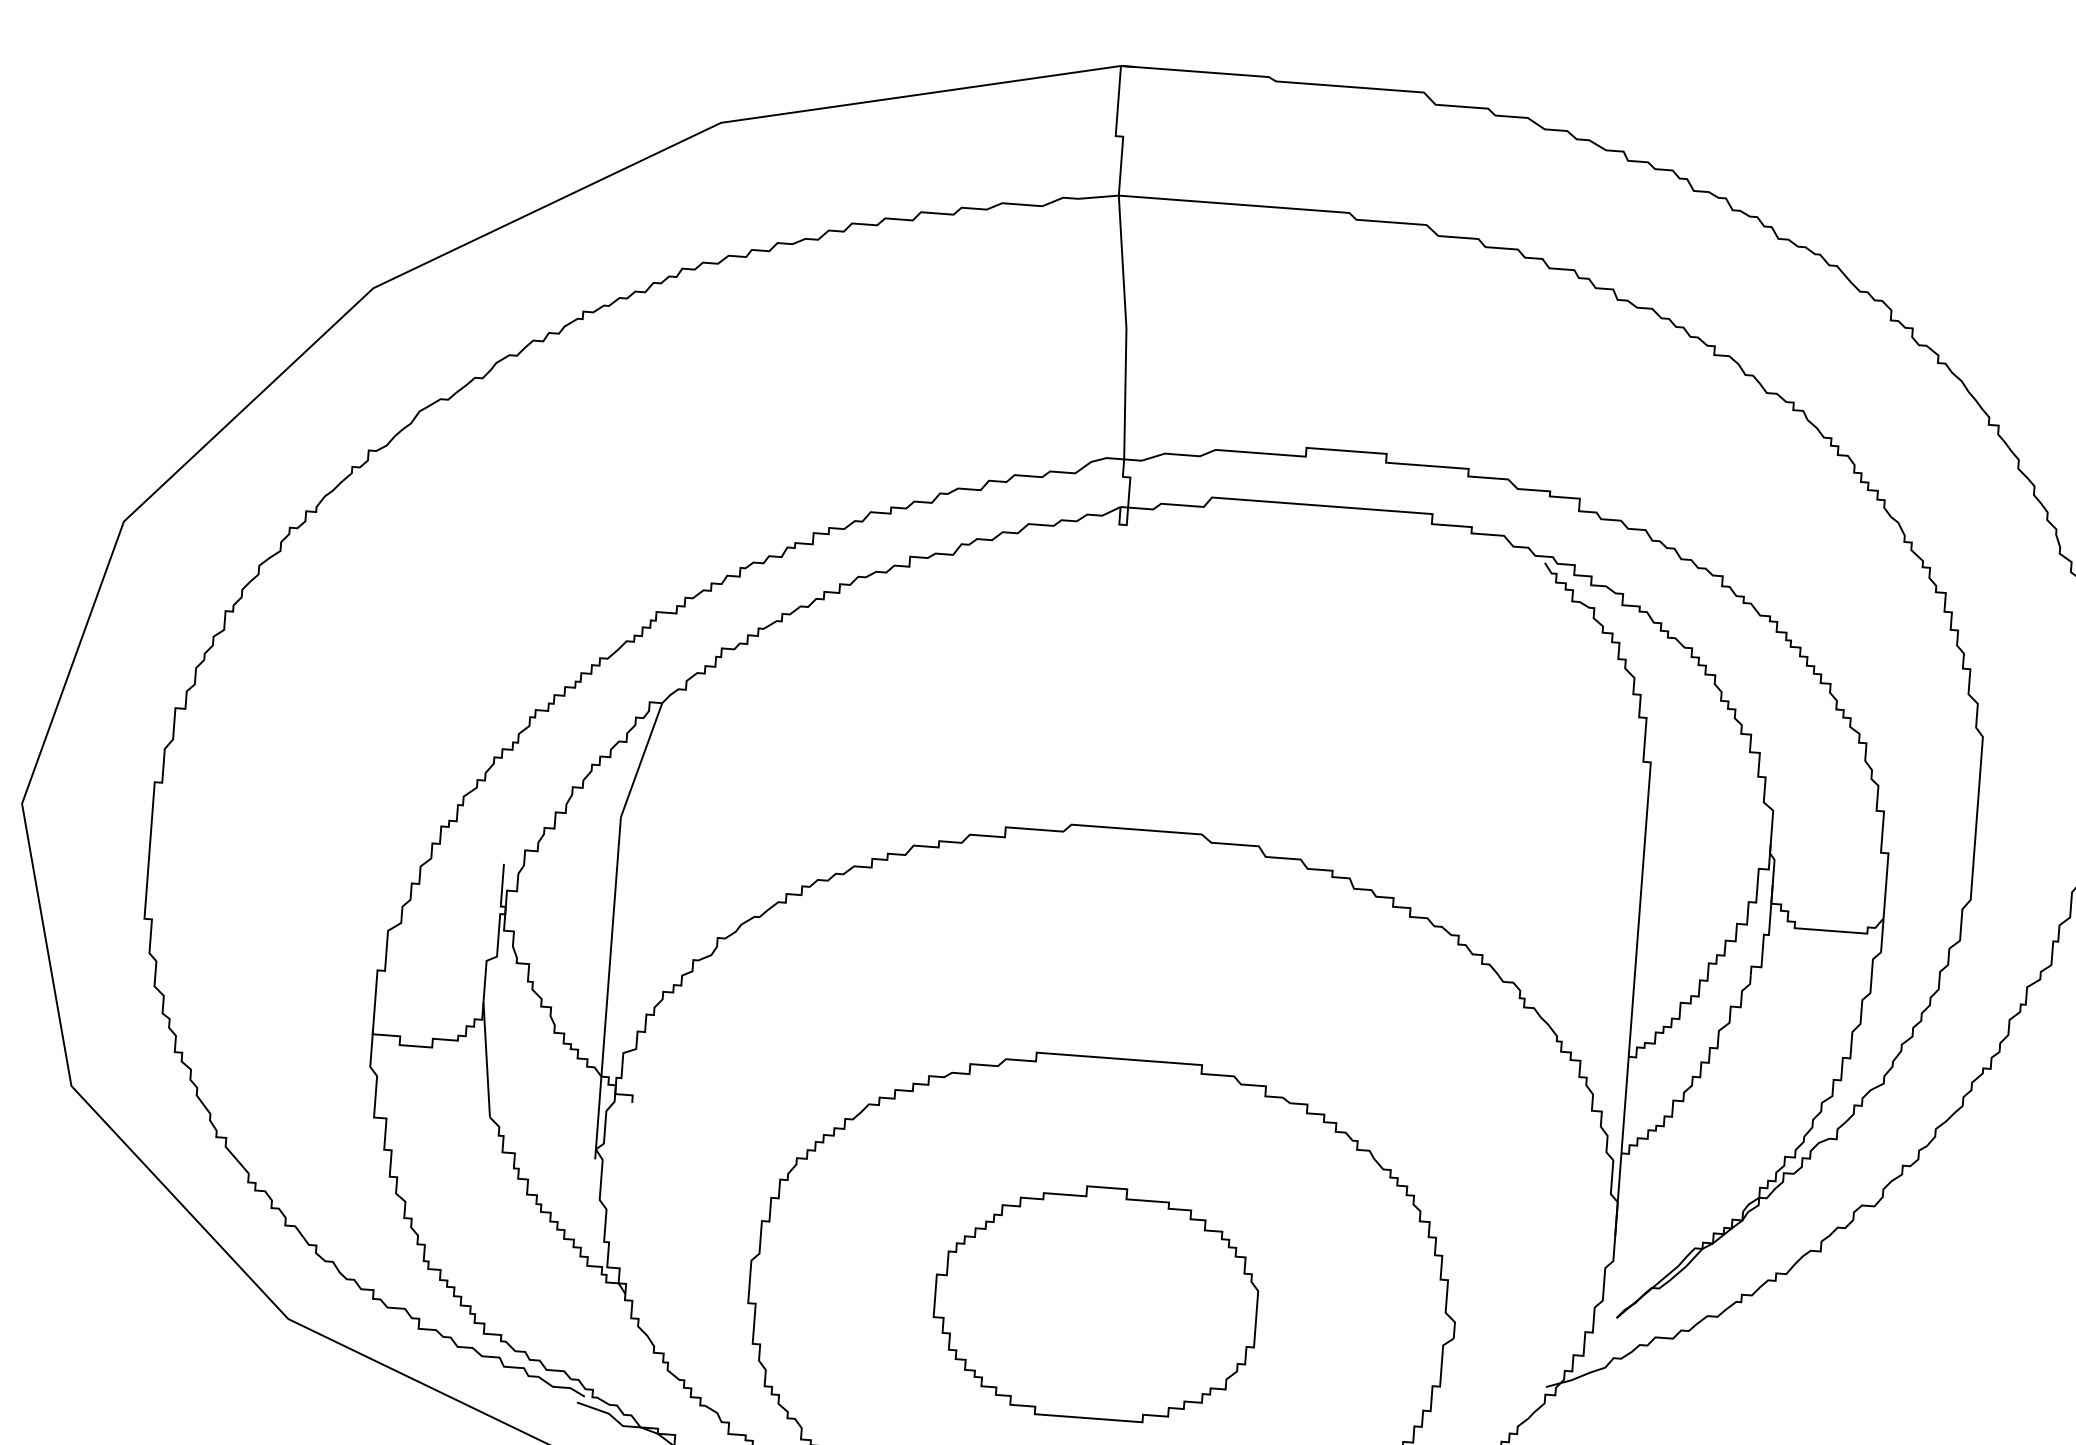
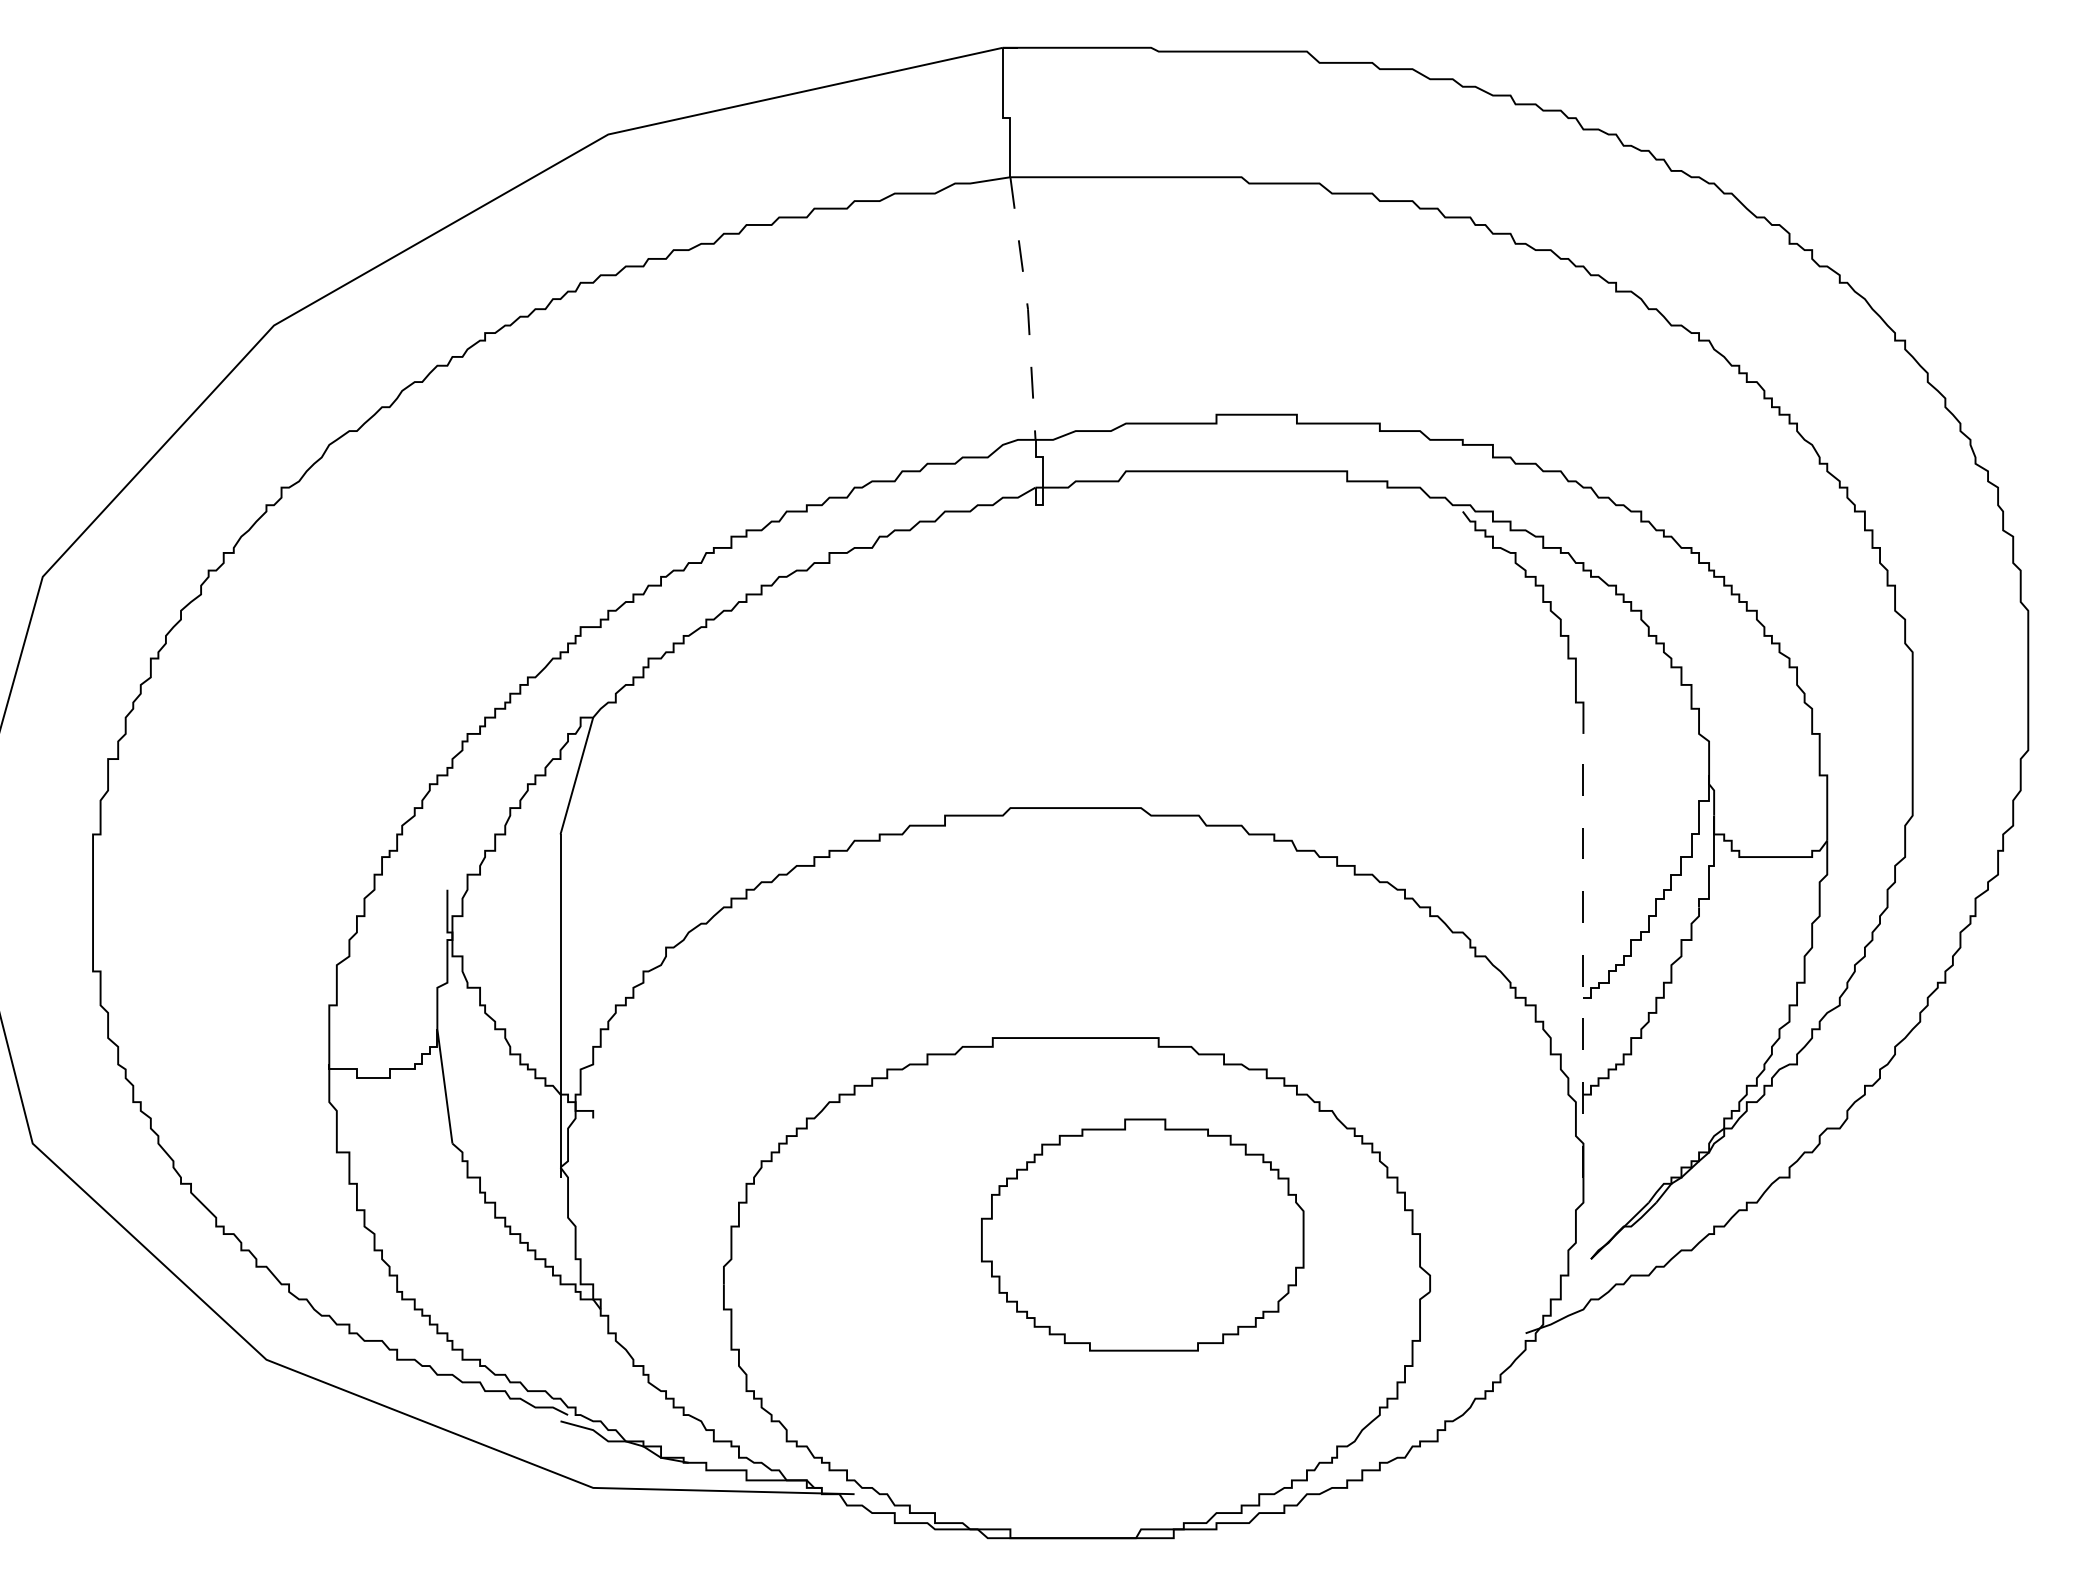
line: (1126, 327) -> (1027, 308), solid -> dashed
line: (1631, 1014) -> (1583, 955), solid -> dashed
part: (1095, 1302) -> (1142, 1234), moved

